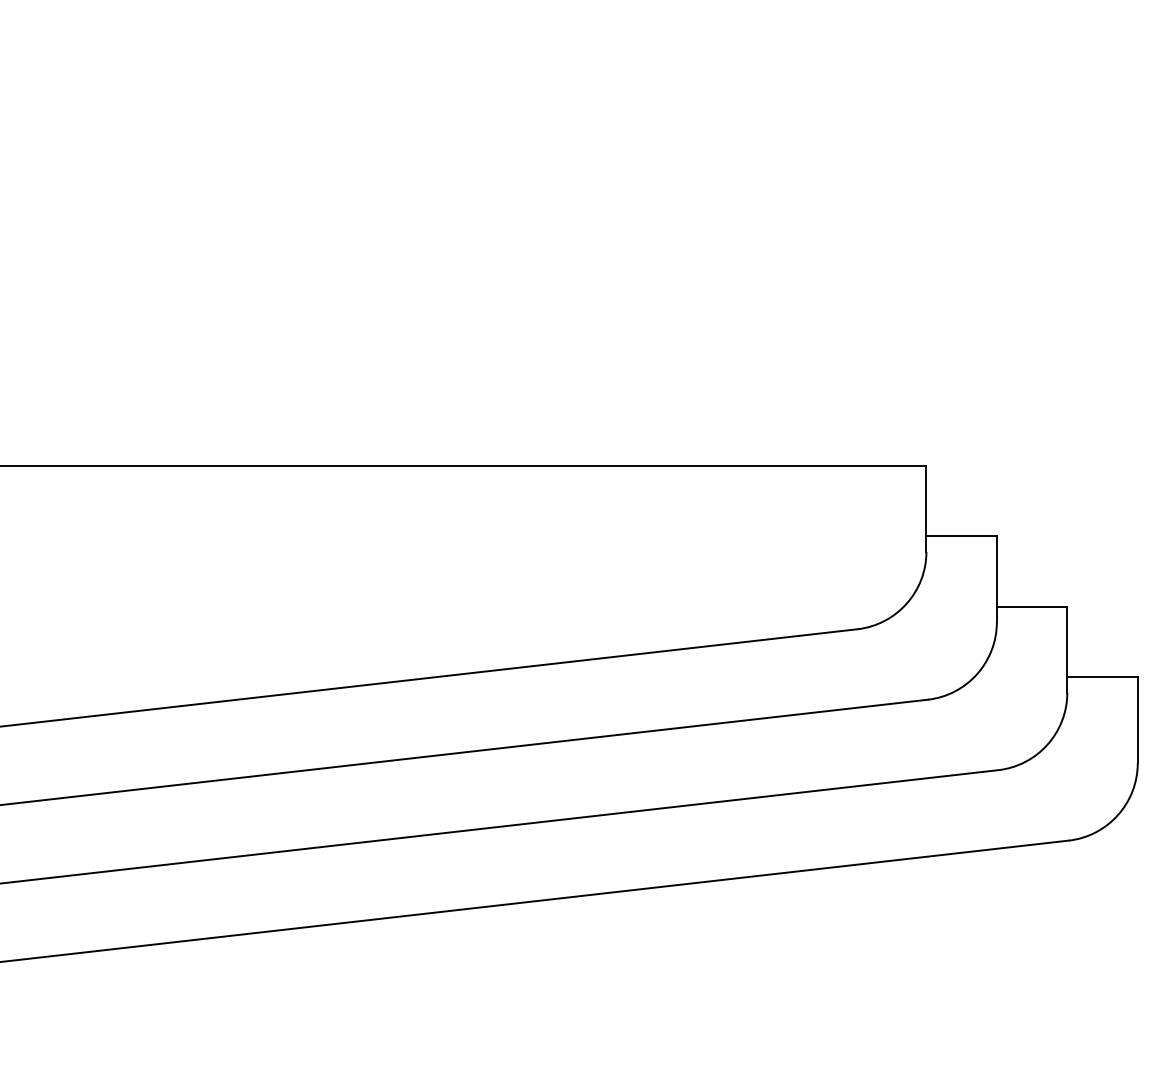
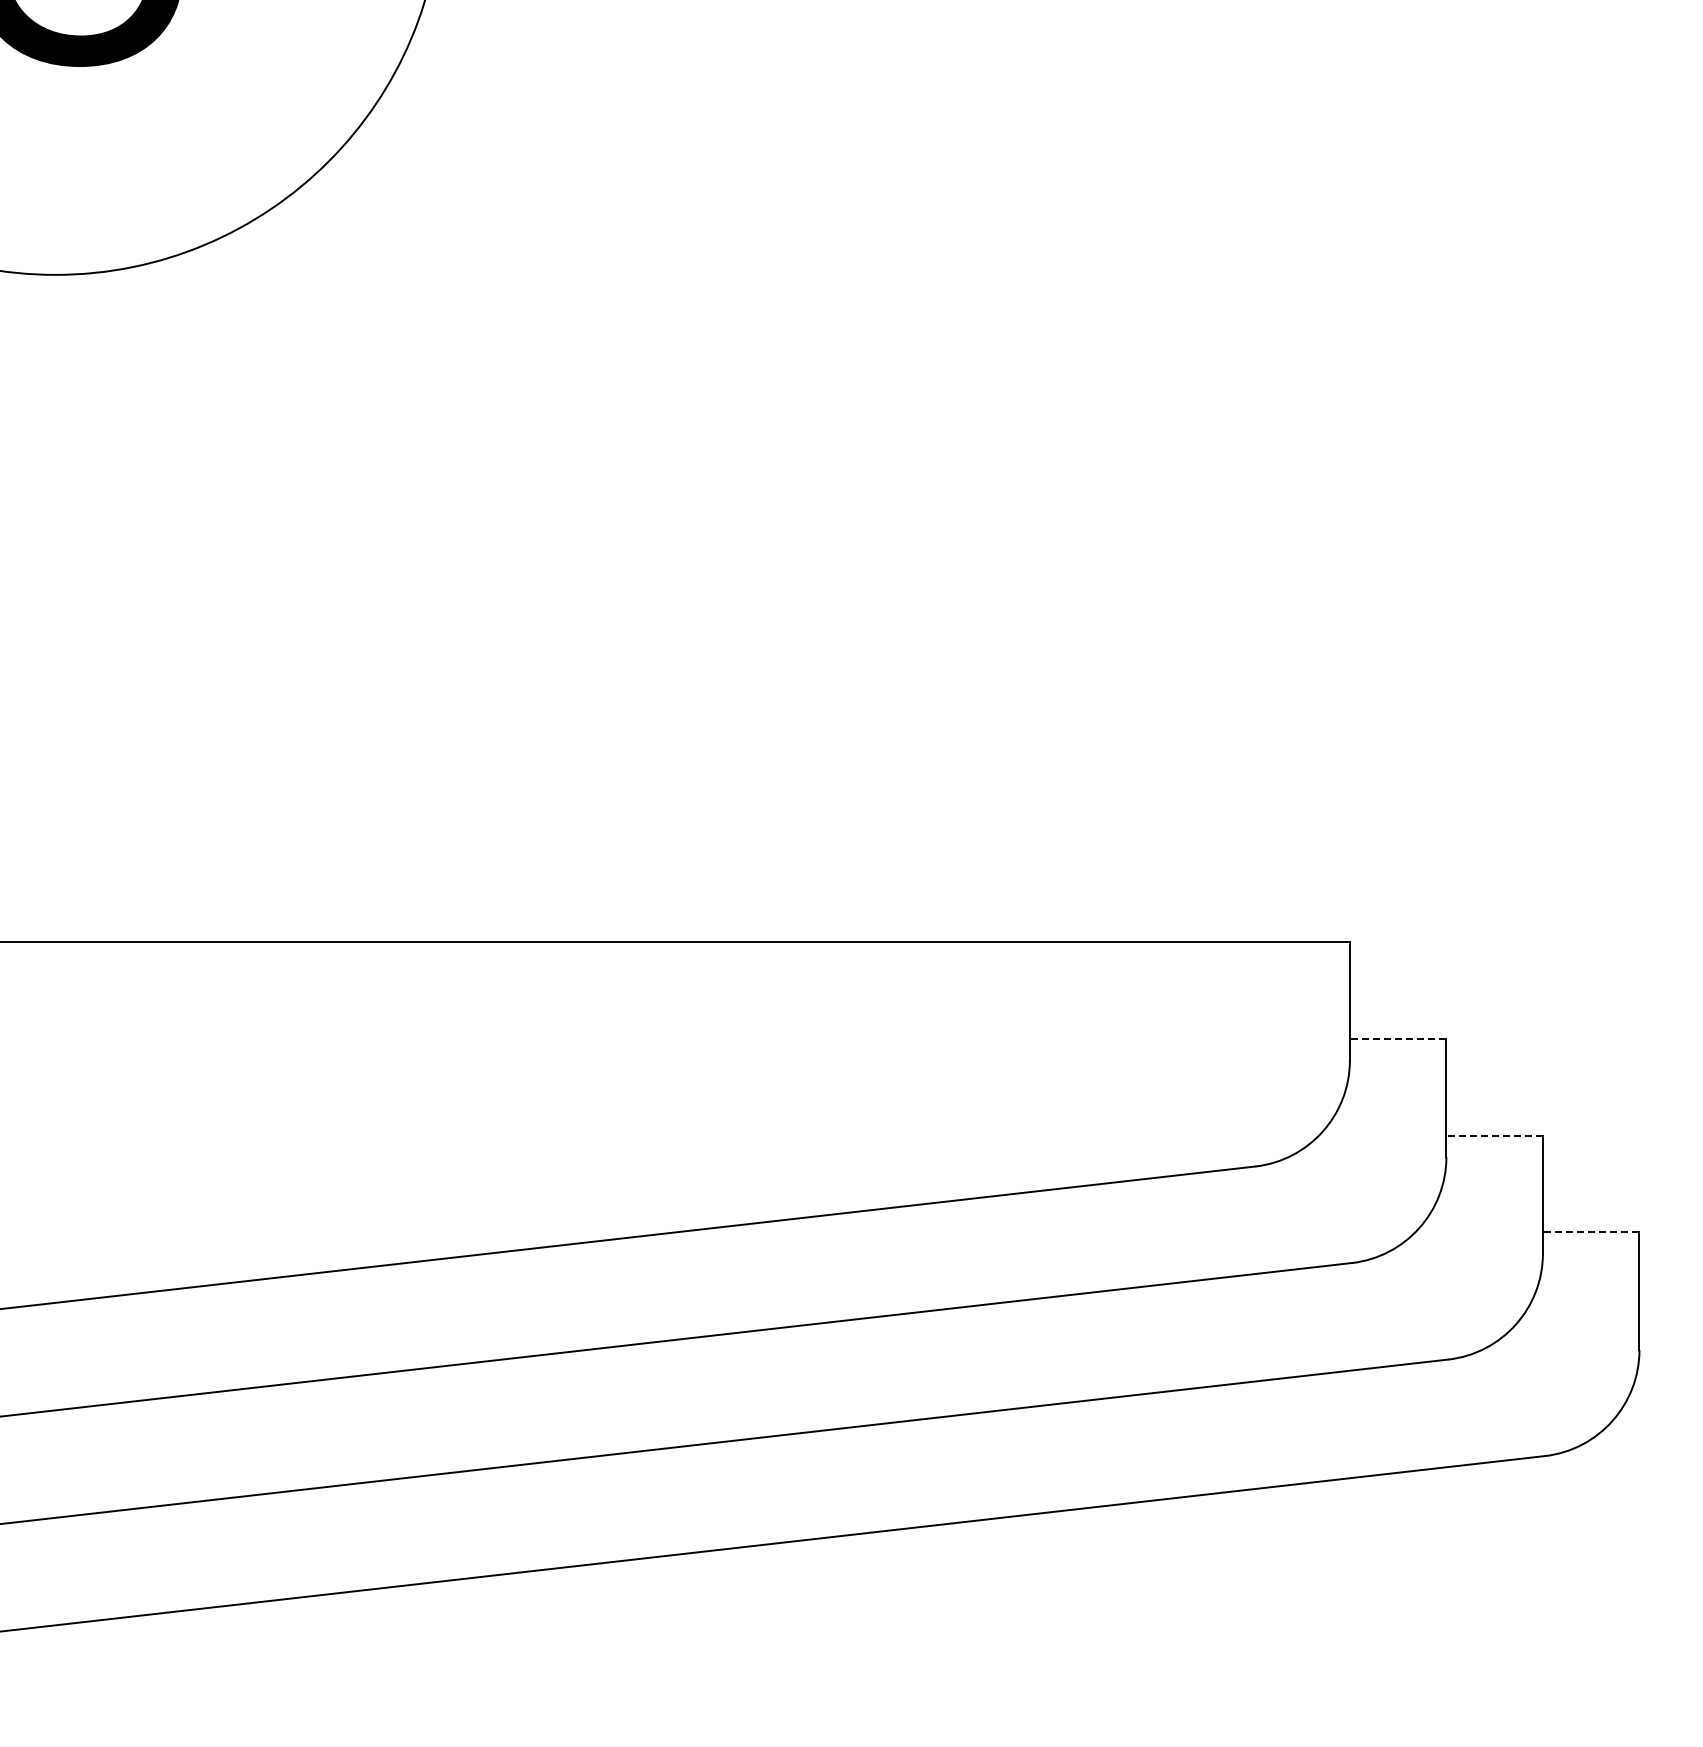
line: (961, 535) -> (1397, 1038), solid -> dashed
line: (1031, 606) -> (1494, 1135), solid -> dashed
line: (1102, 677) -> (1590, 1232), solid -> dashed

